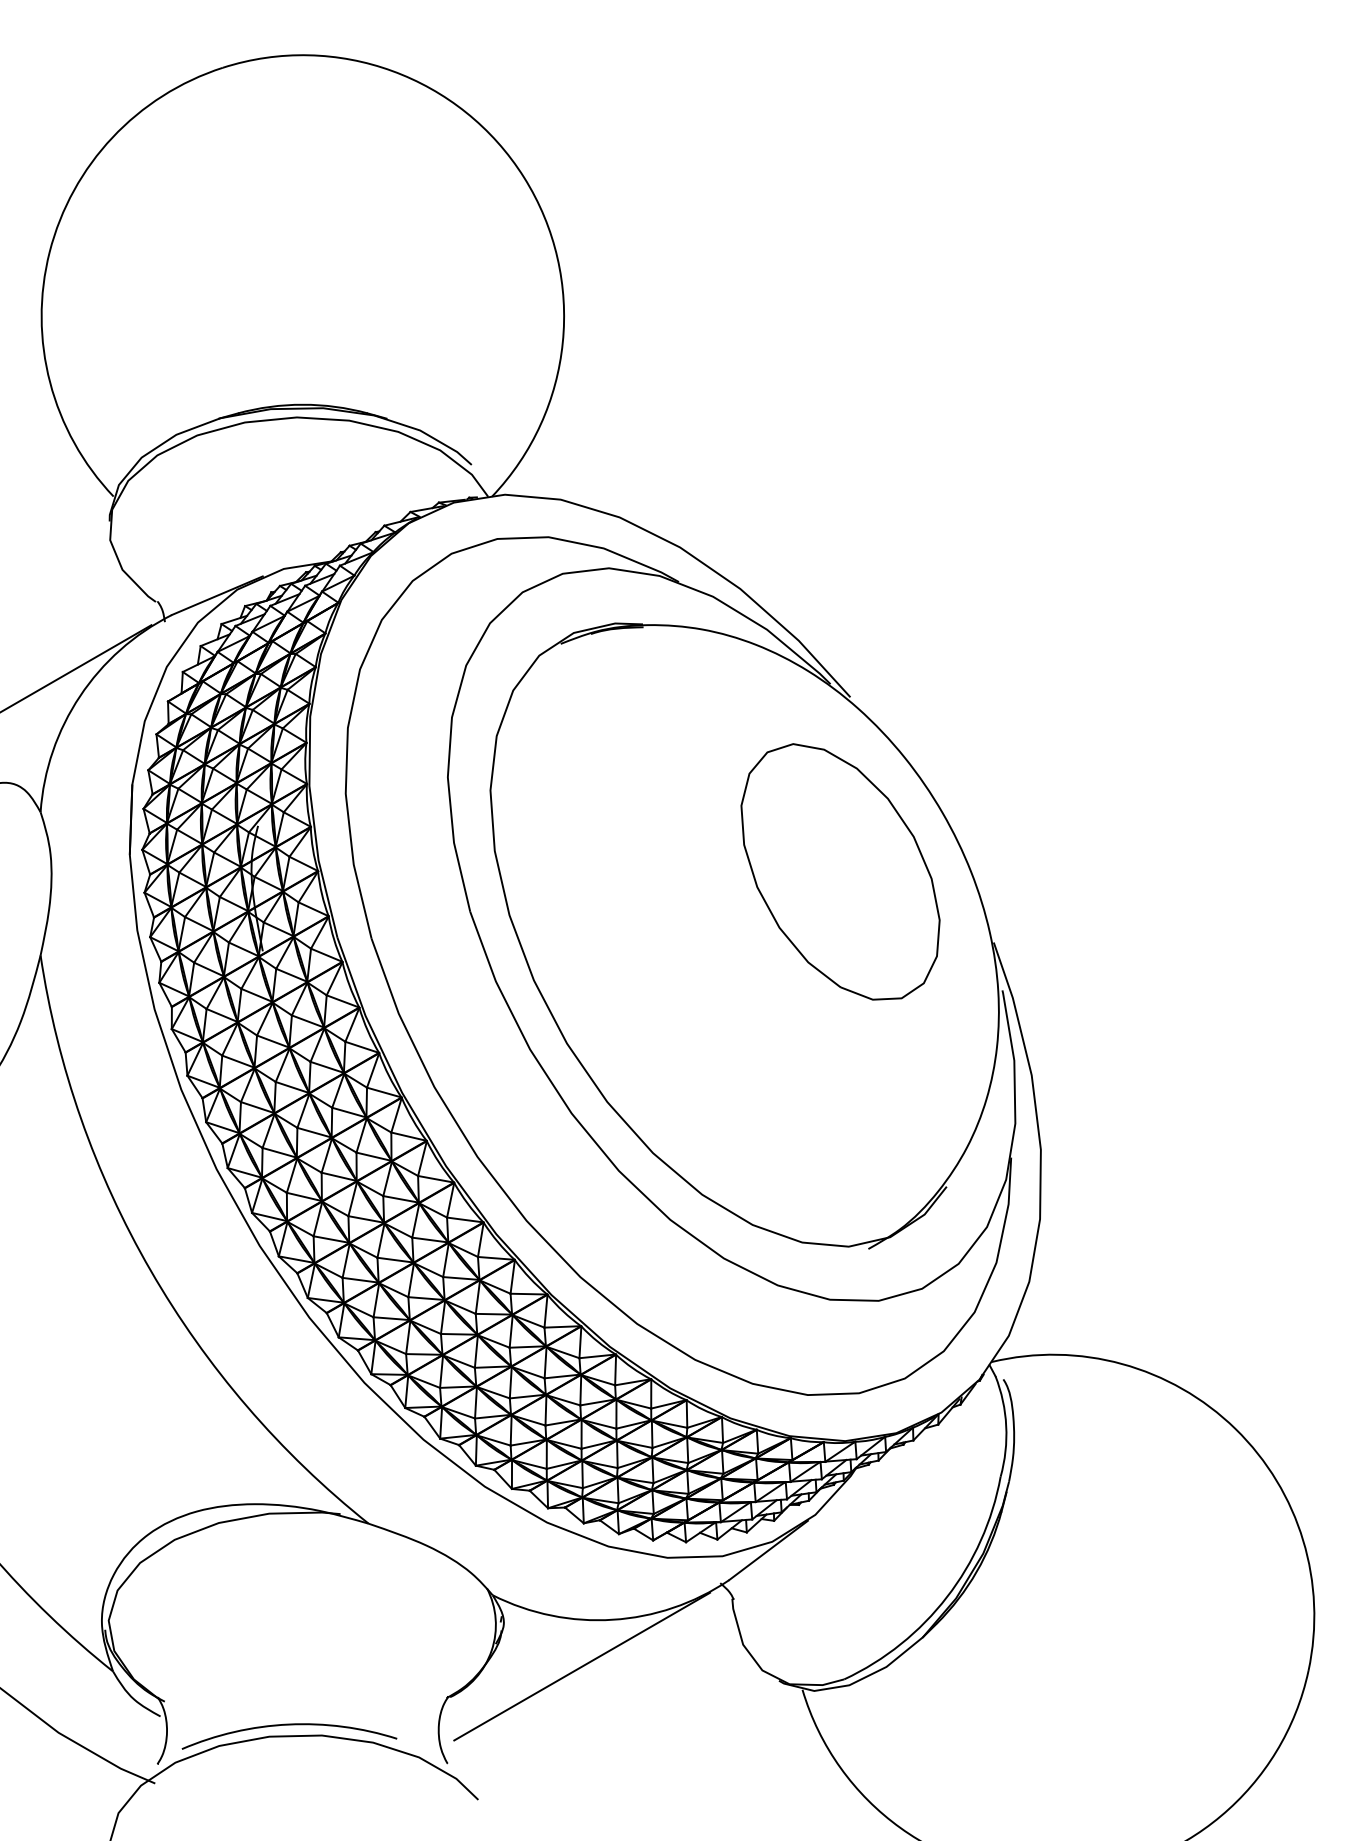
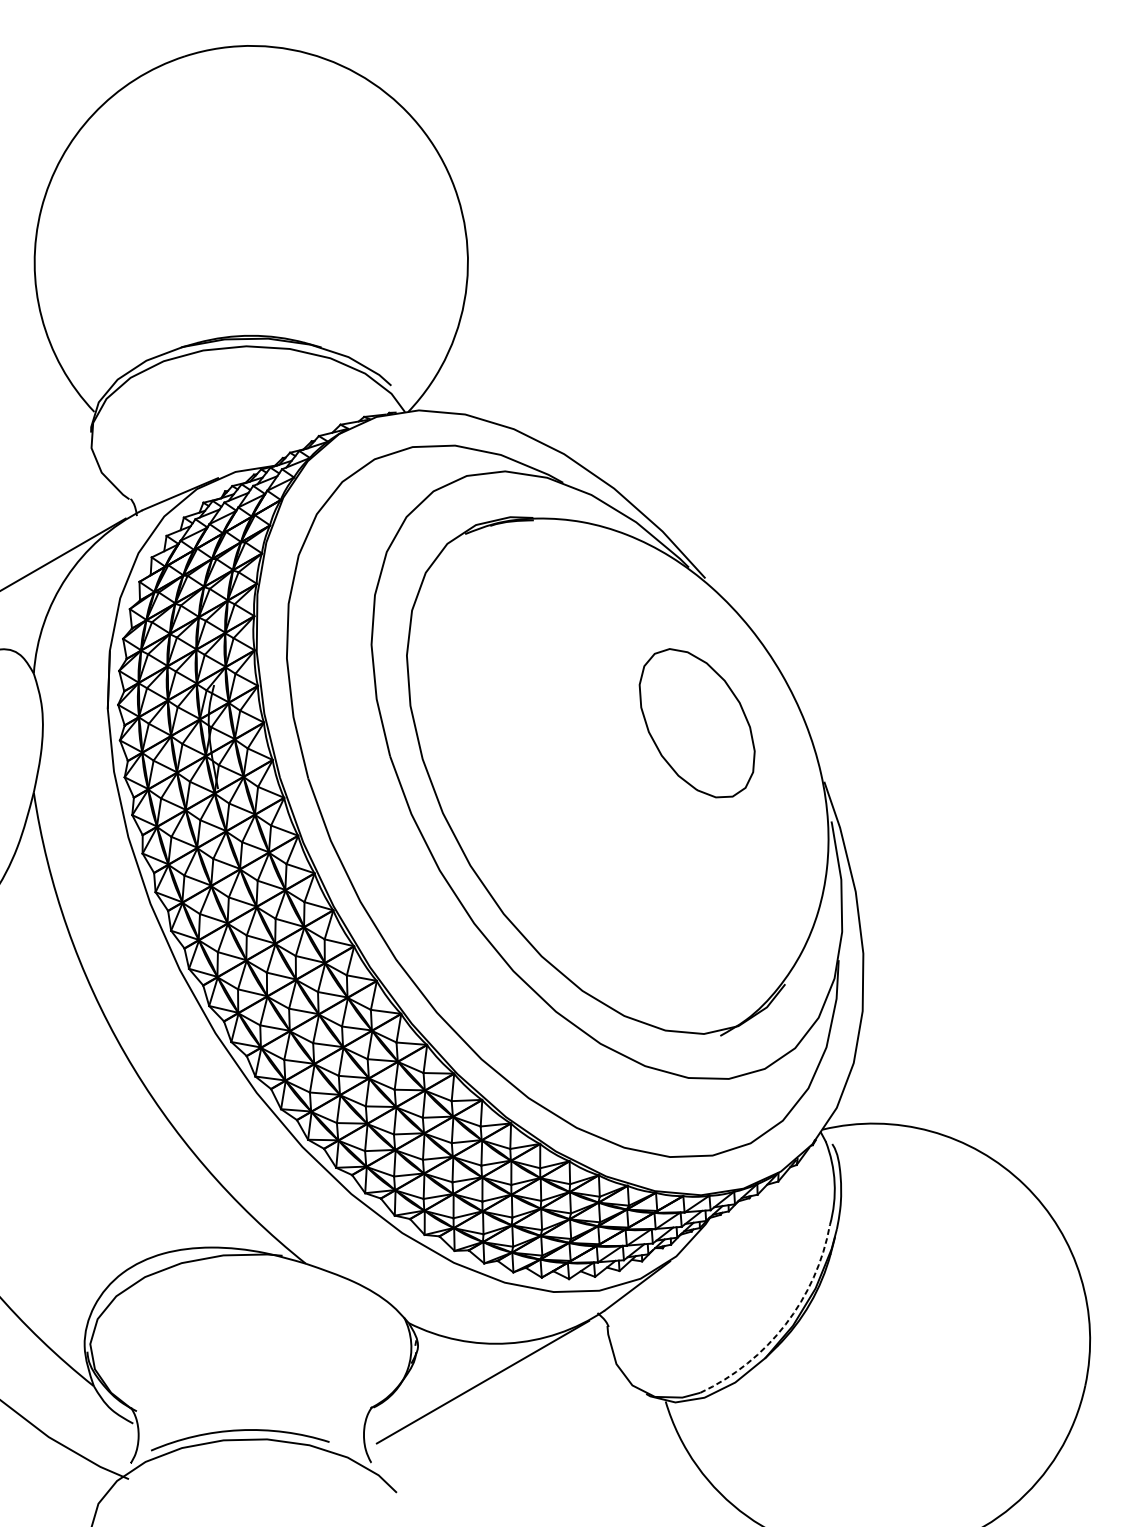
part: (840, 871) -> (697, 722), size x0.7
arc: (947, 1597) -> (785, 1324), solid -> dashed

